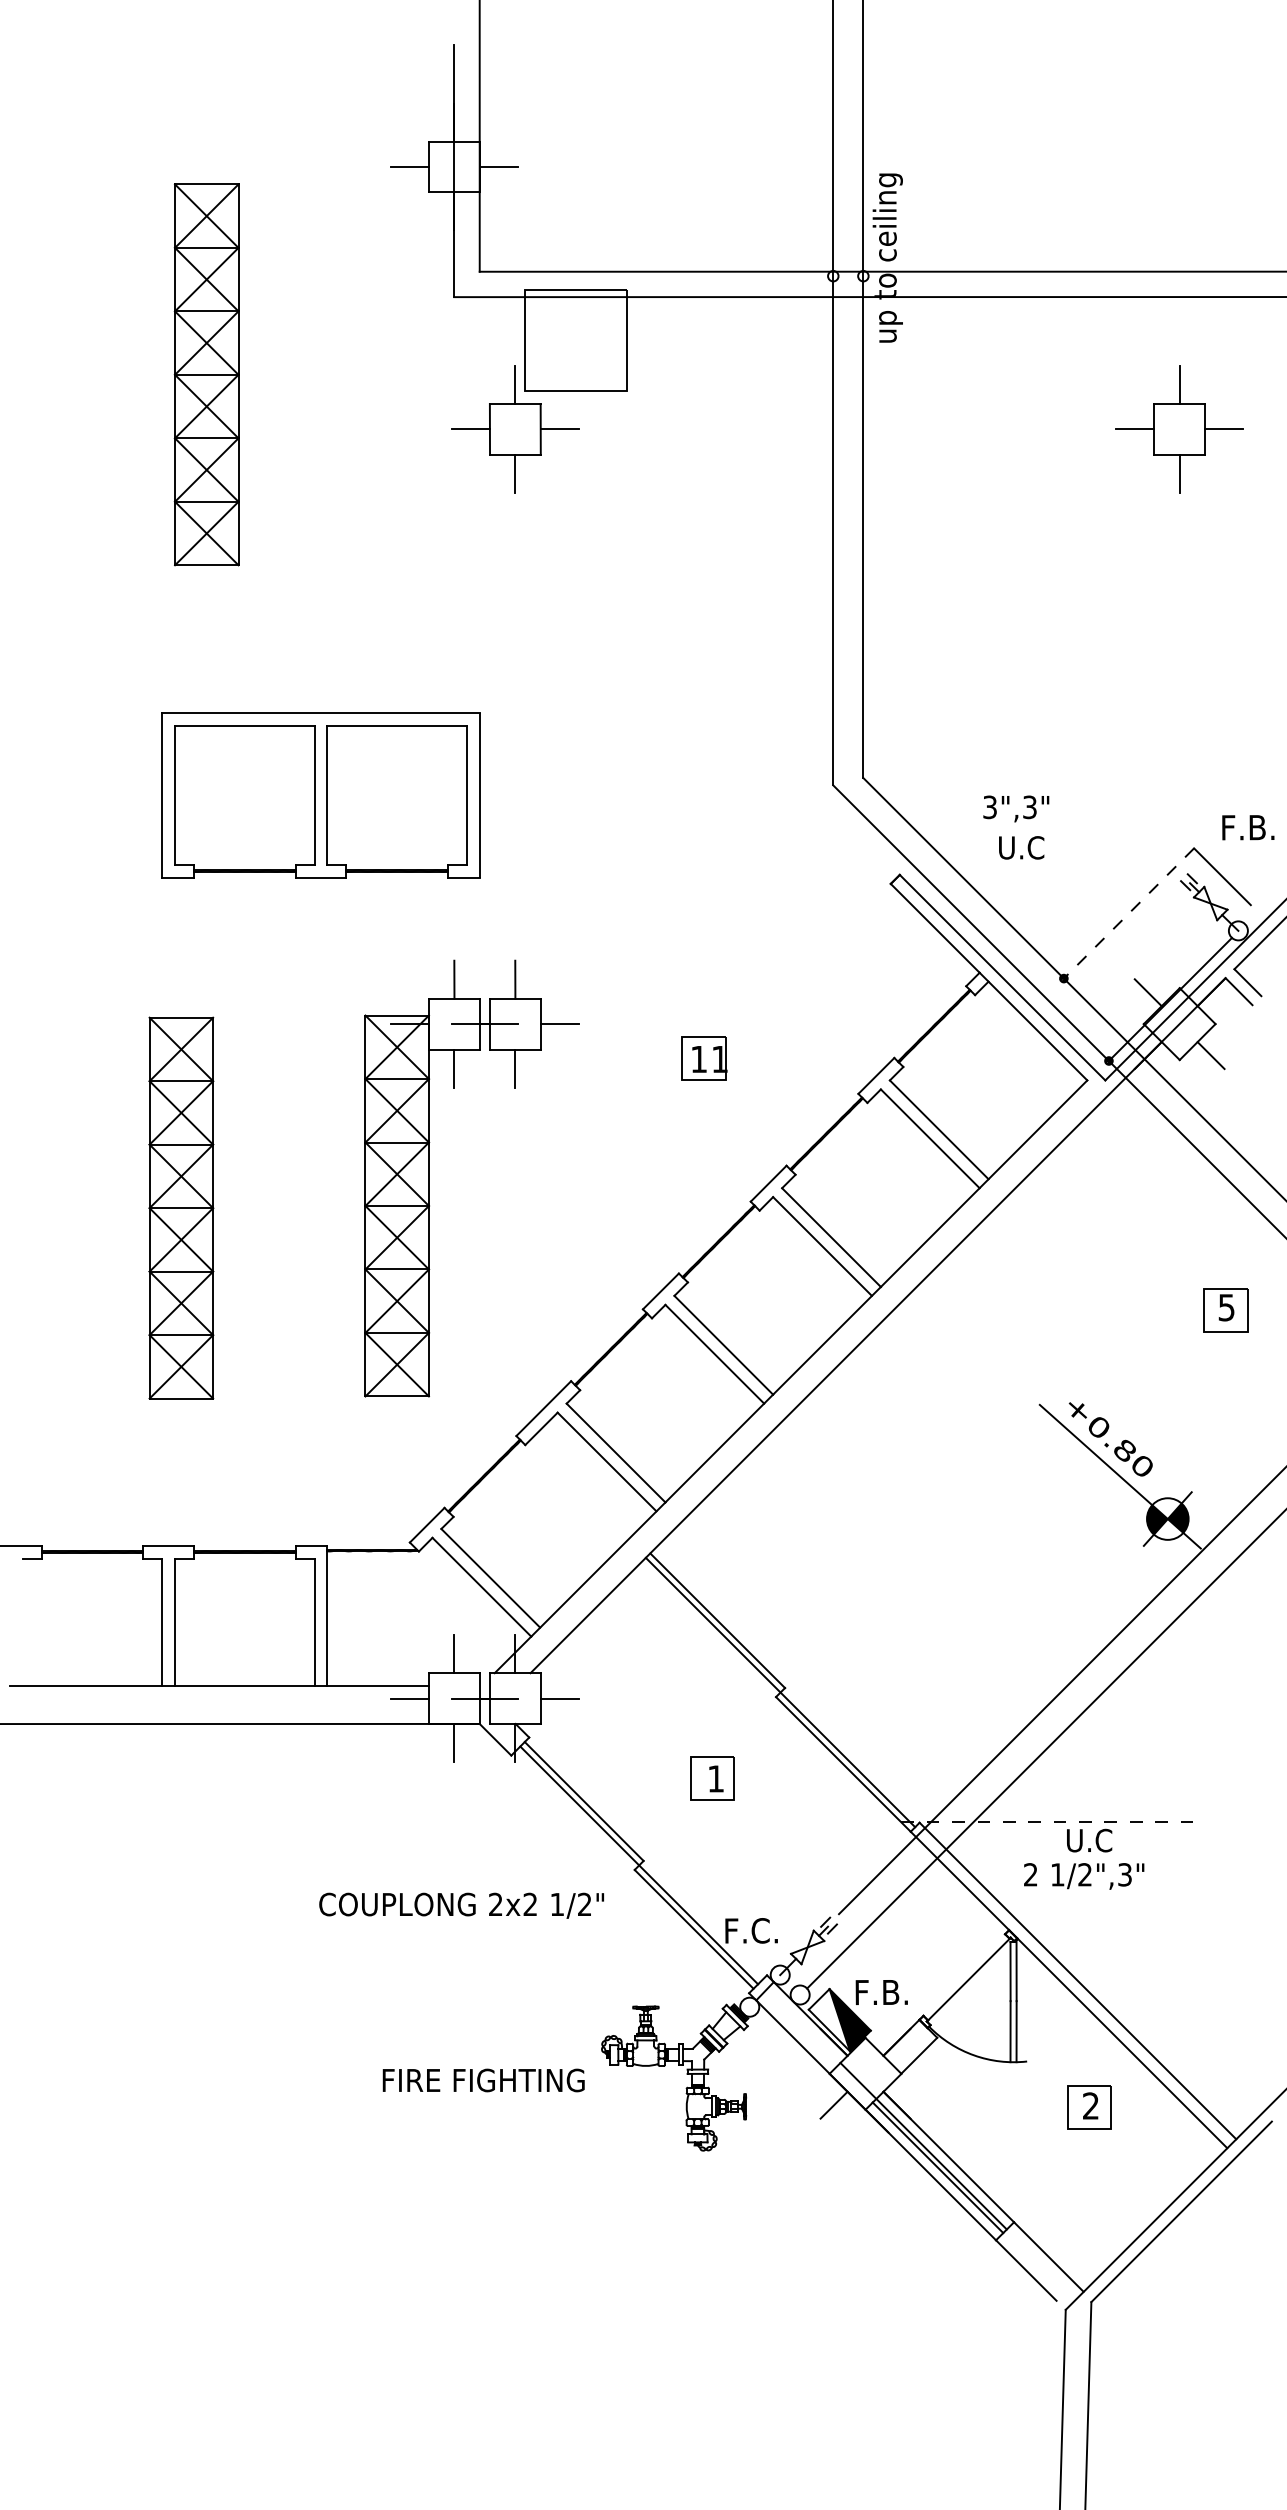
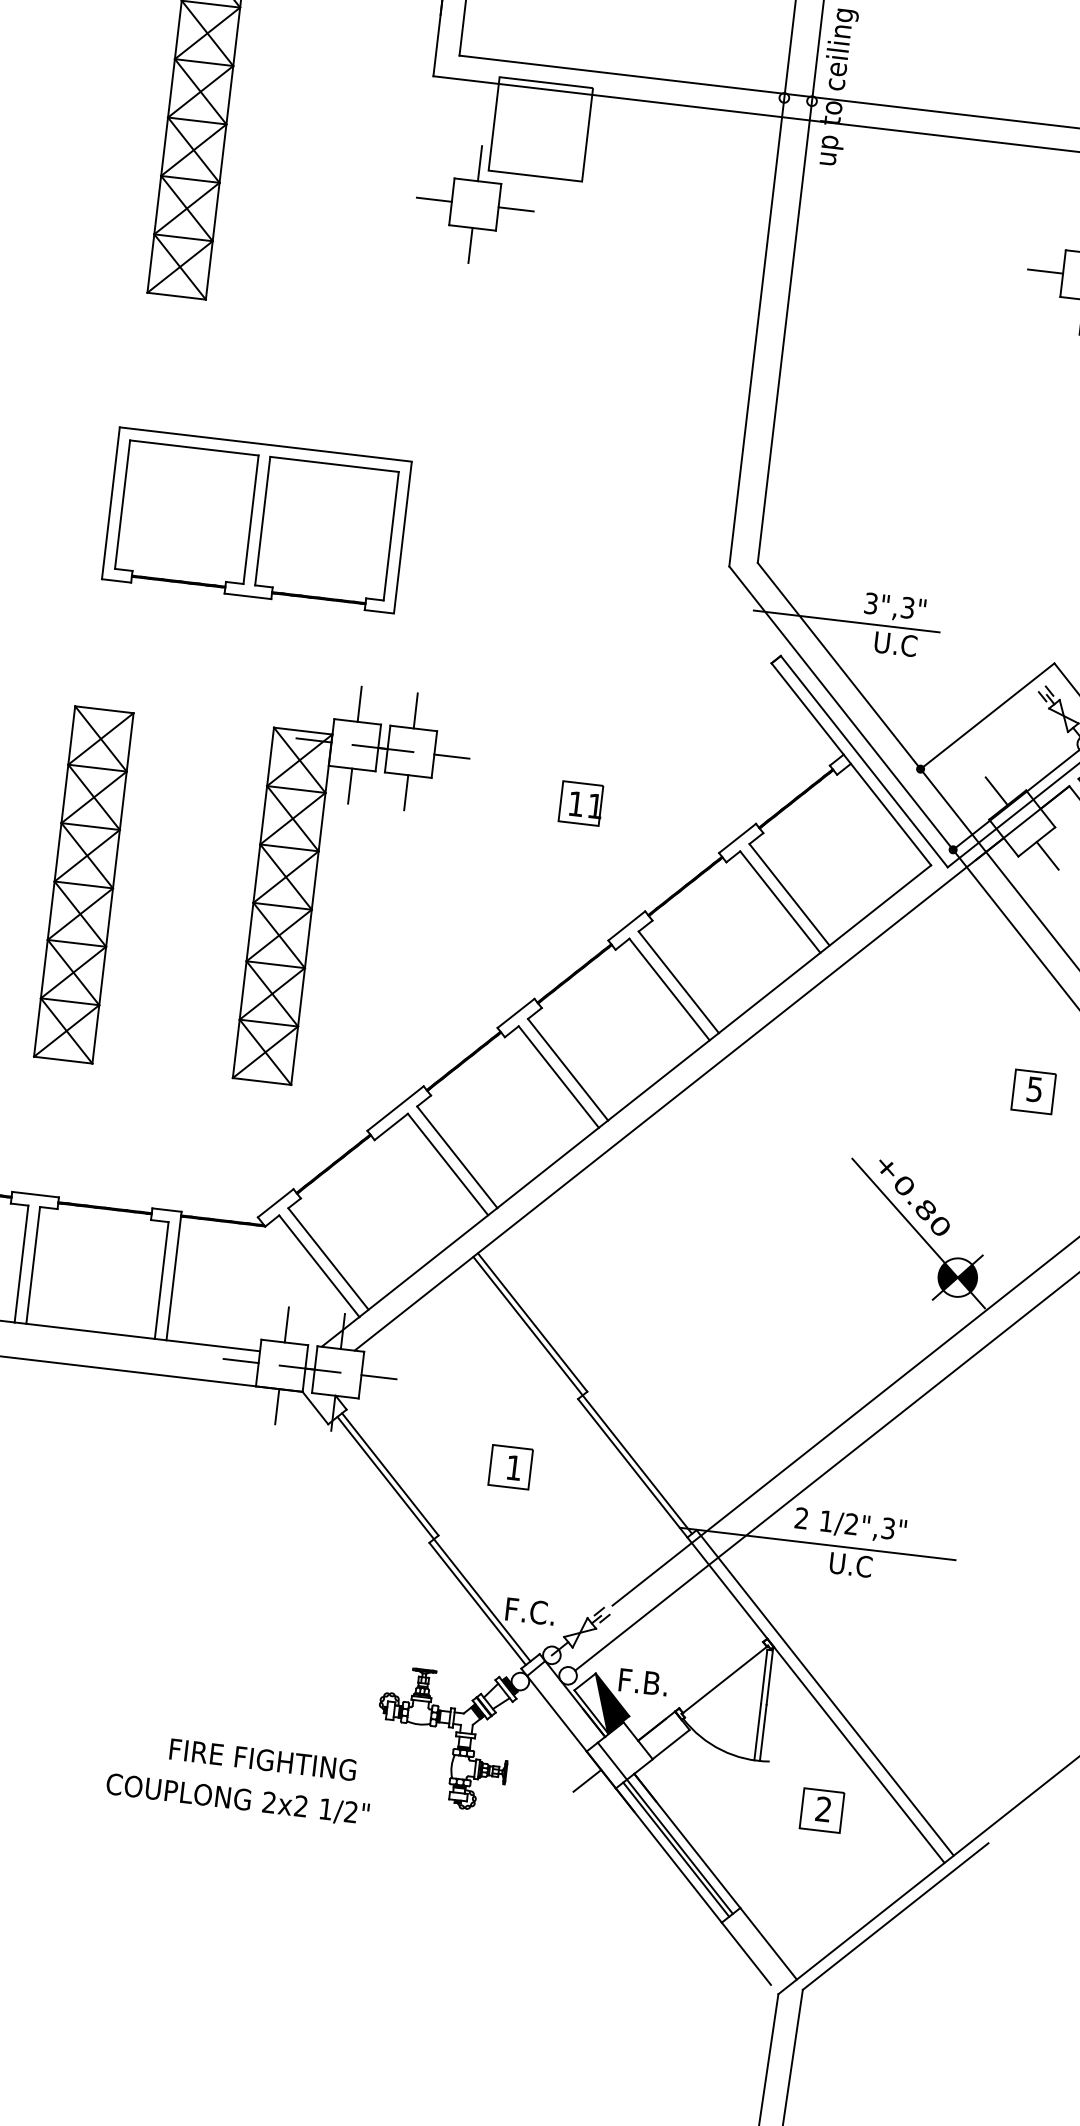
line: (966, 829) -> (847, 621), added
line: (1128, 913) -> (987, 716), dashed -> solid
line: (1051, 1822) -> (817, 1544), dashed -> solid
text: (1084, 1876) -> (850, 1525), moved
text: (461, 1905) -> (237, 1799), moved
text: (483, 2080) -> (262, 1759), moved

